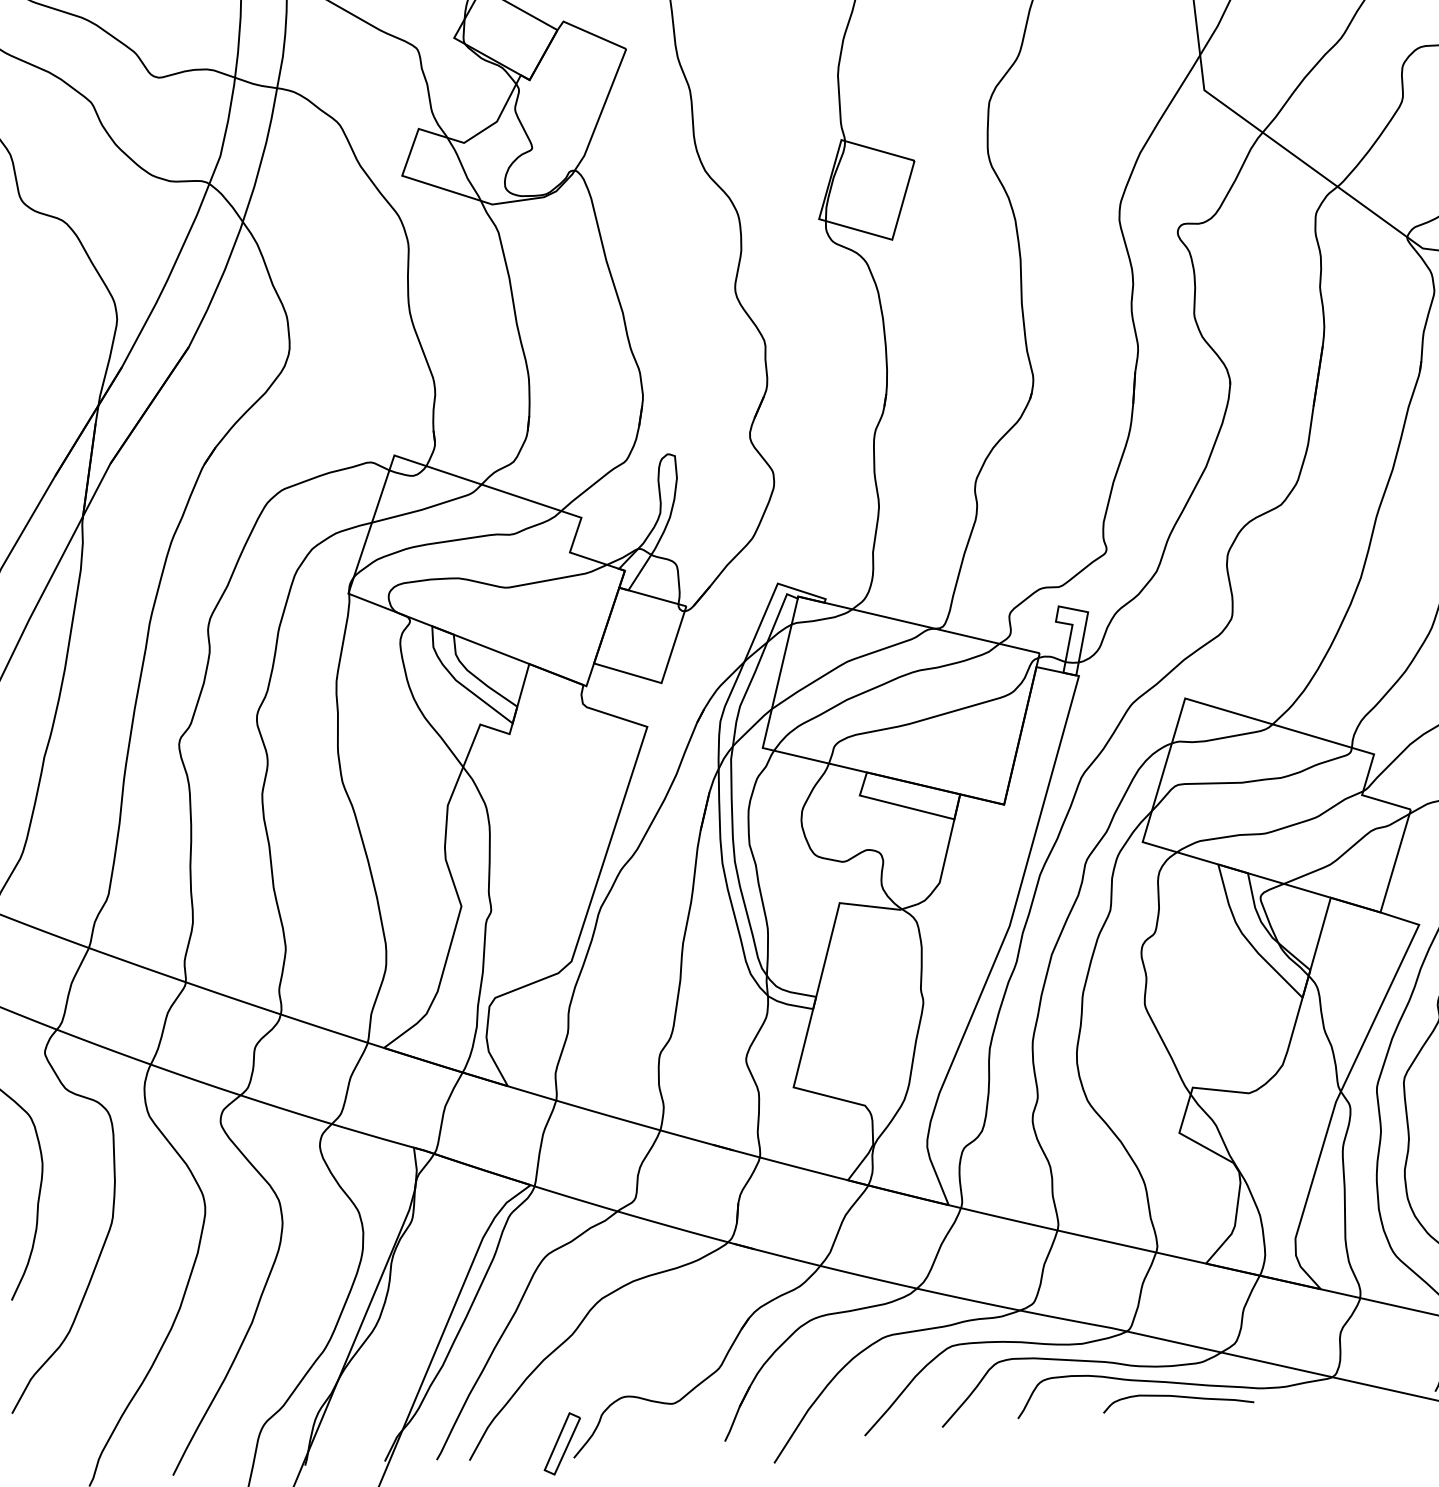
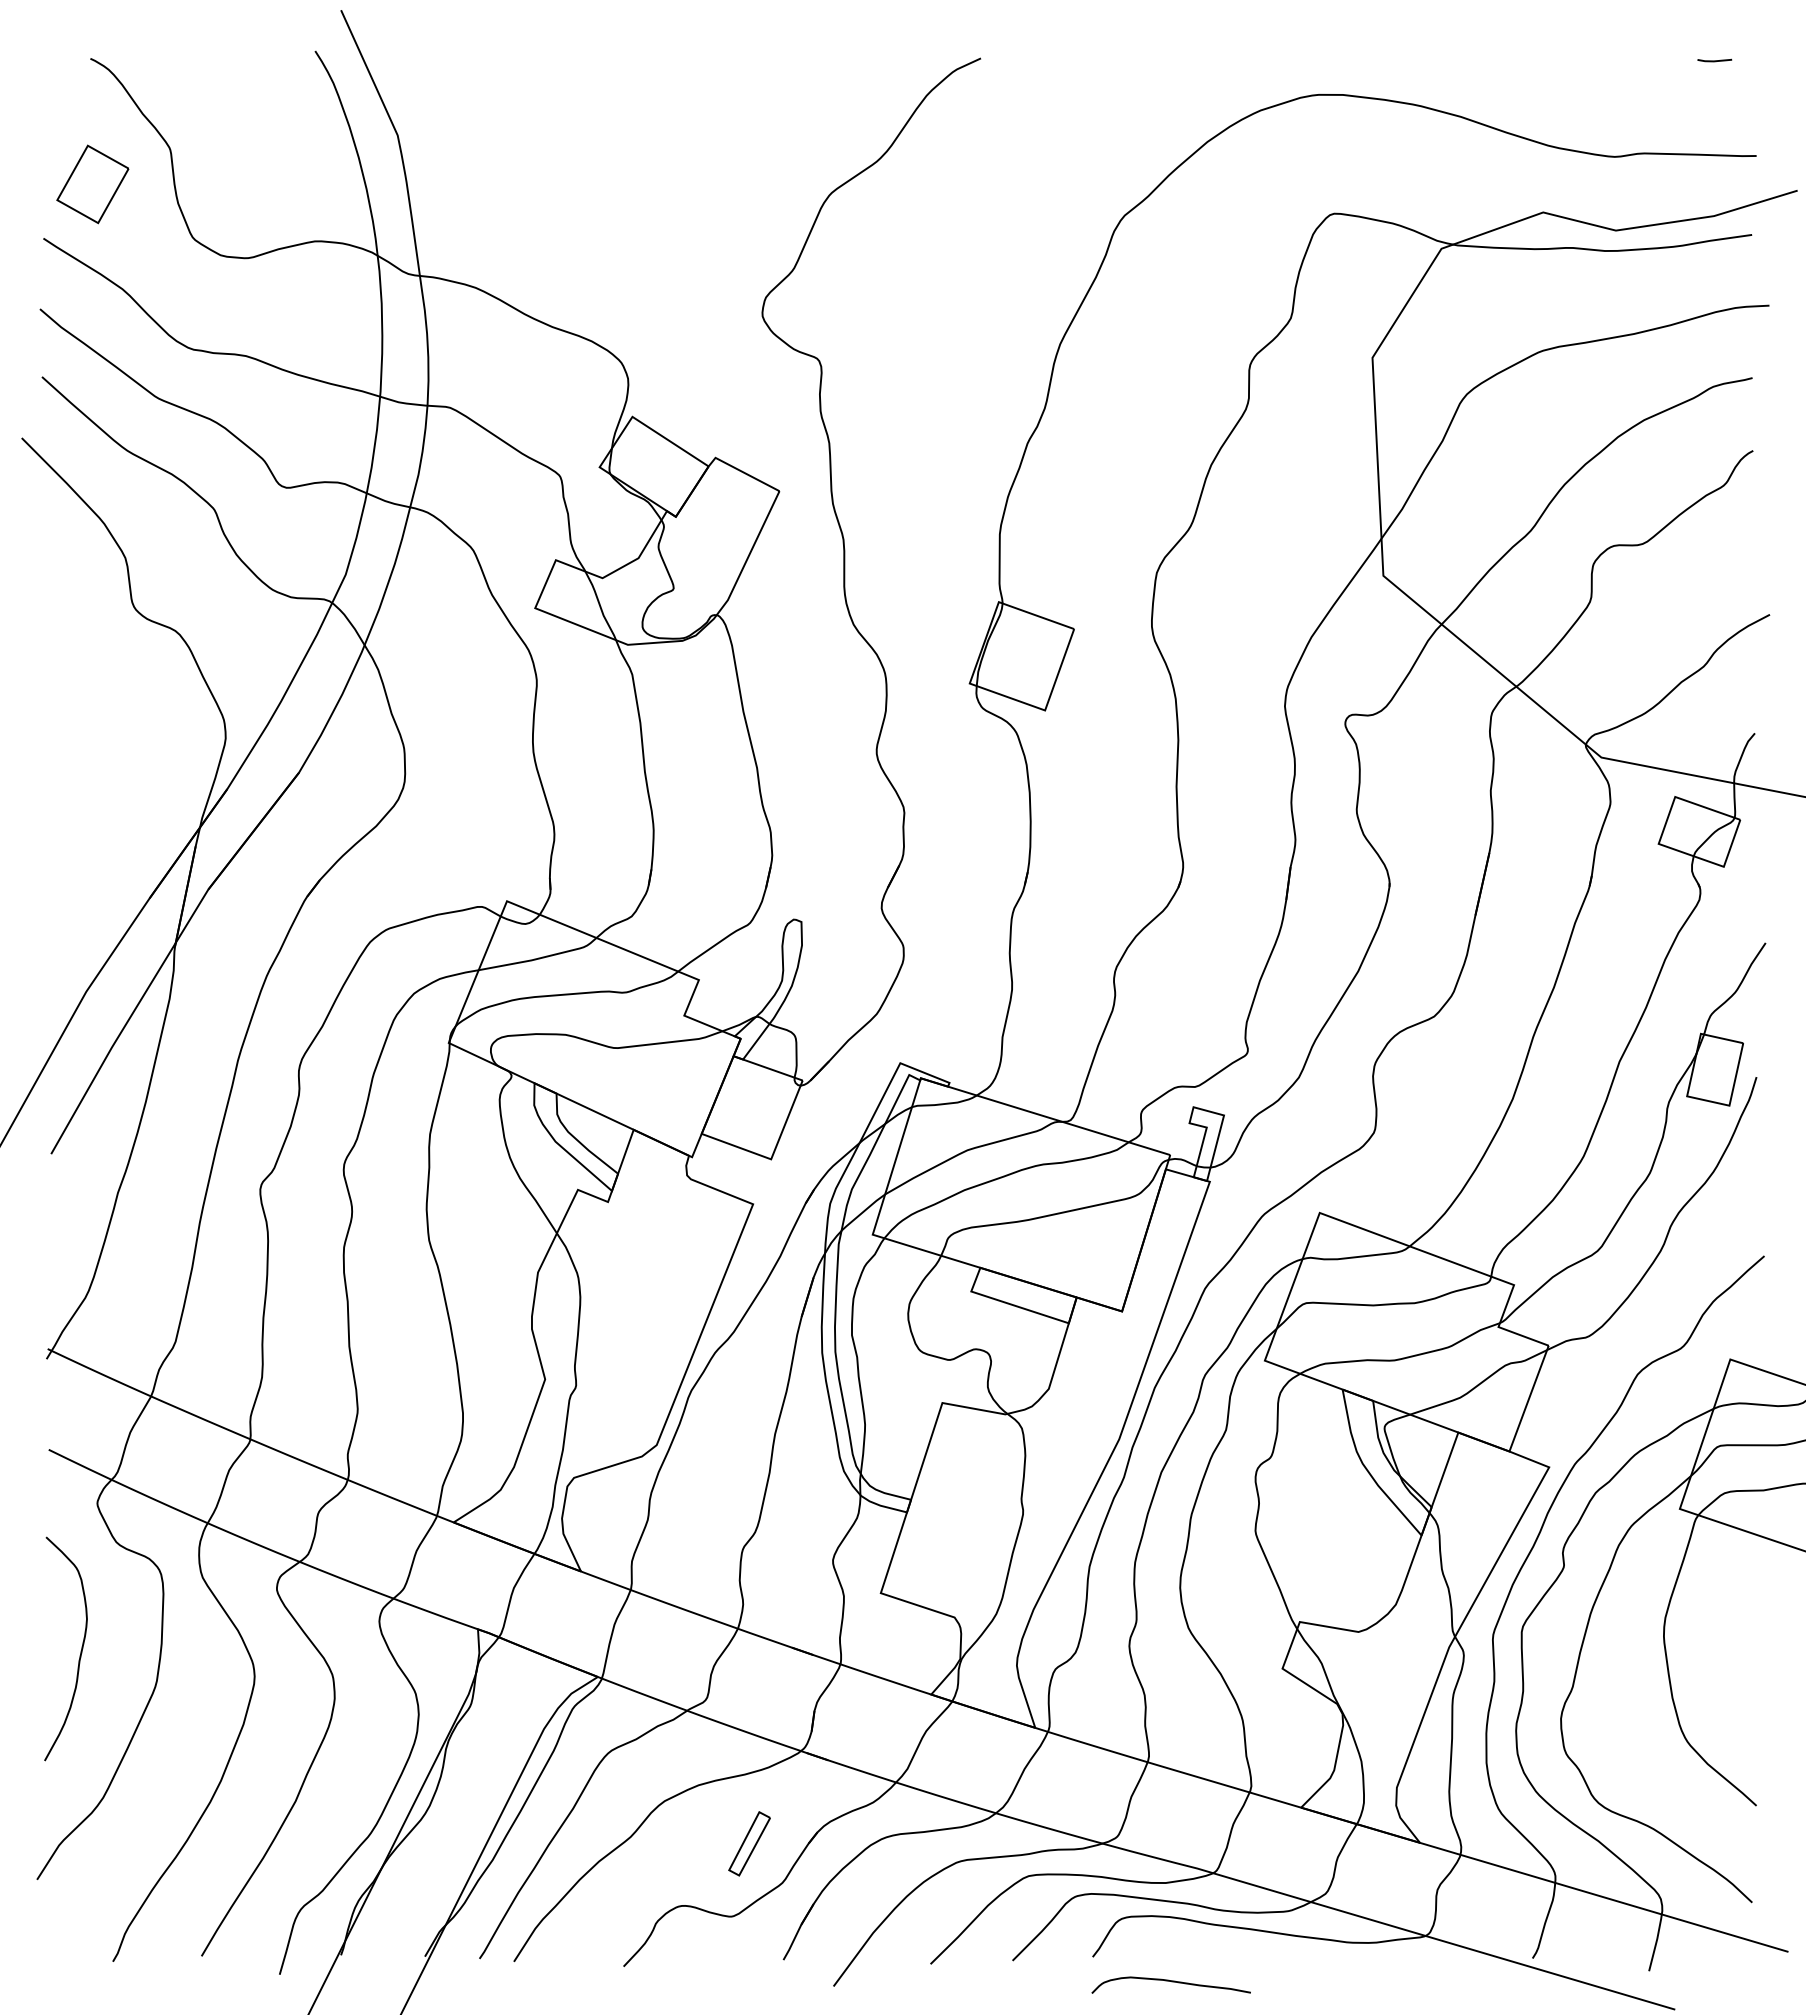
curve: (1178, 1397) -> (1171, 1982), moved
part: (562, 1443) -> (749, 1843), moved

